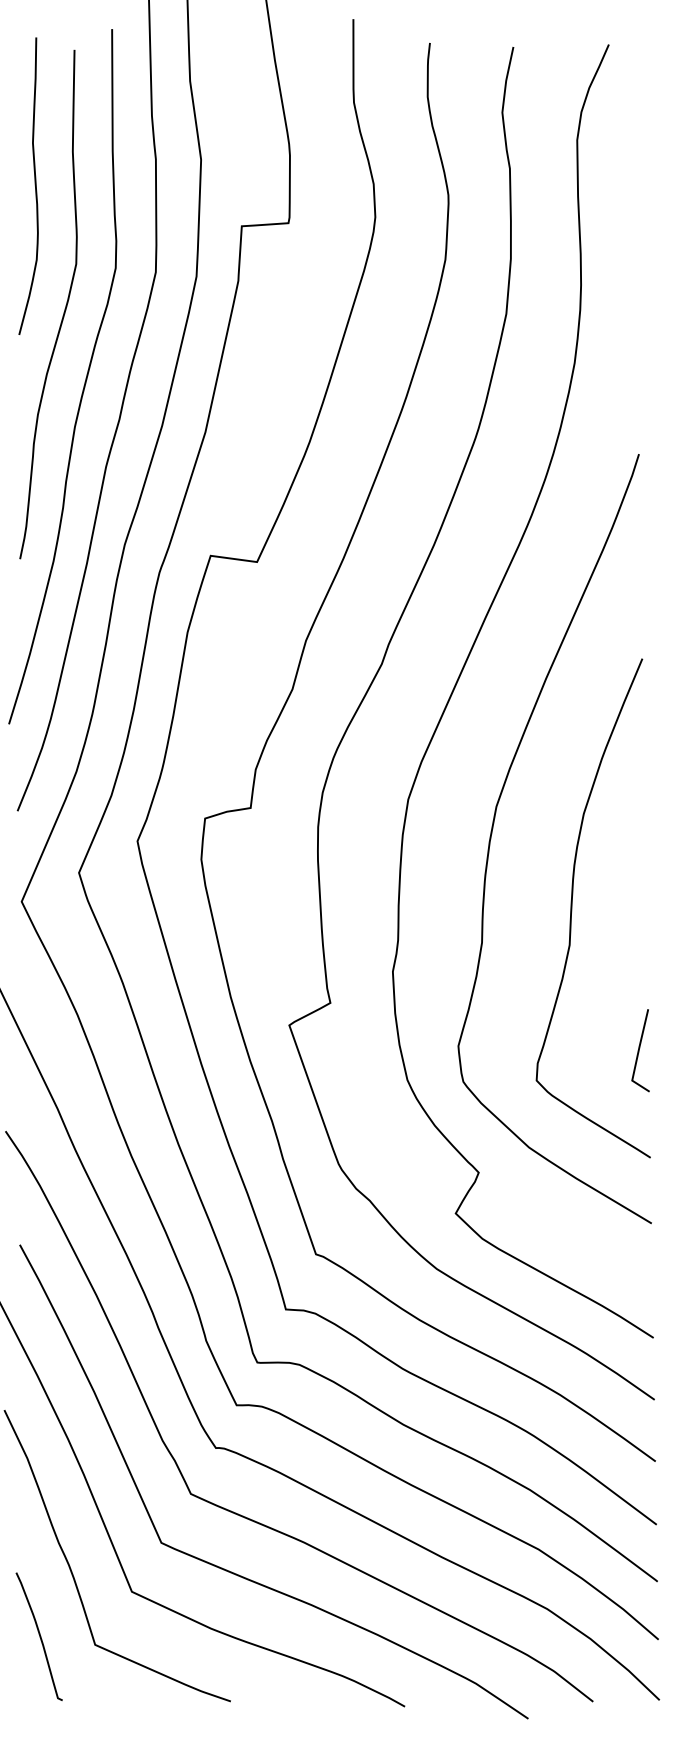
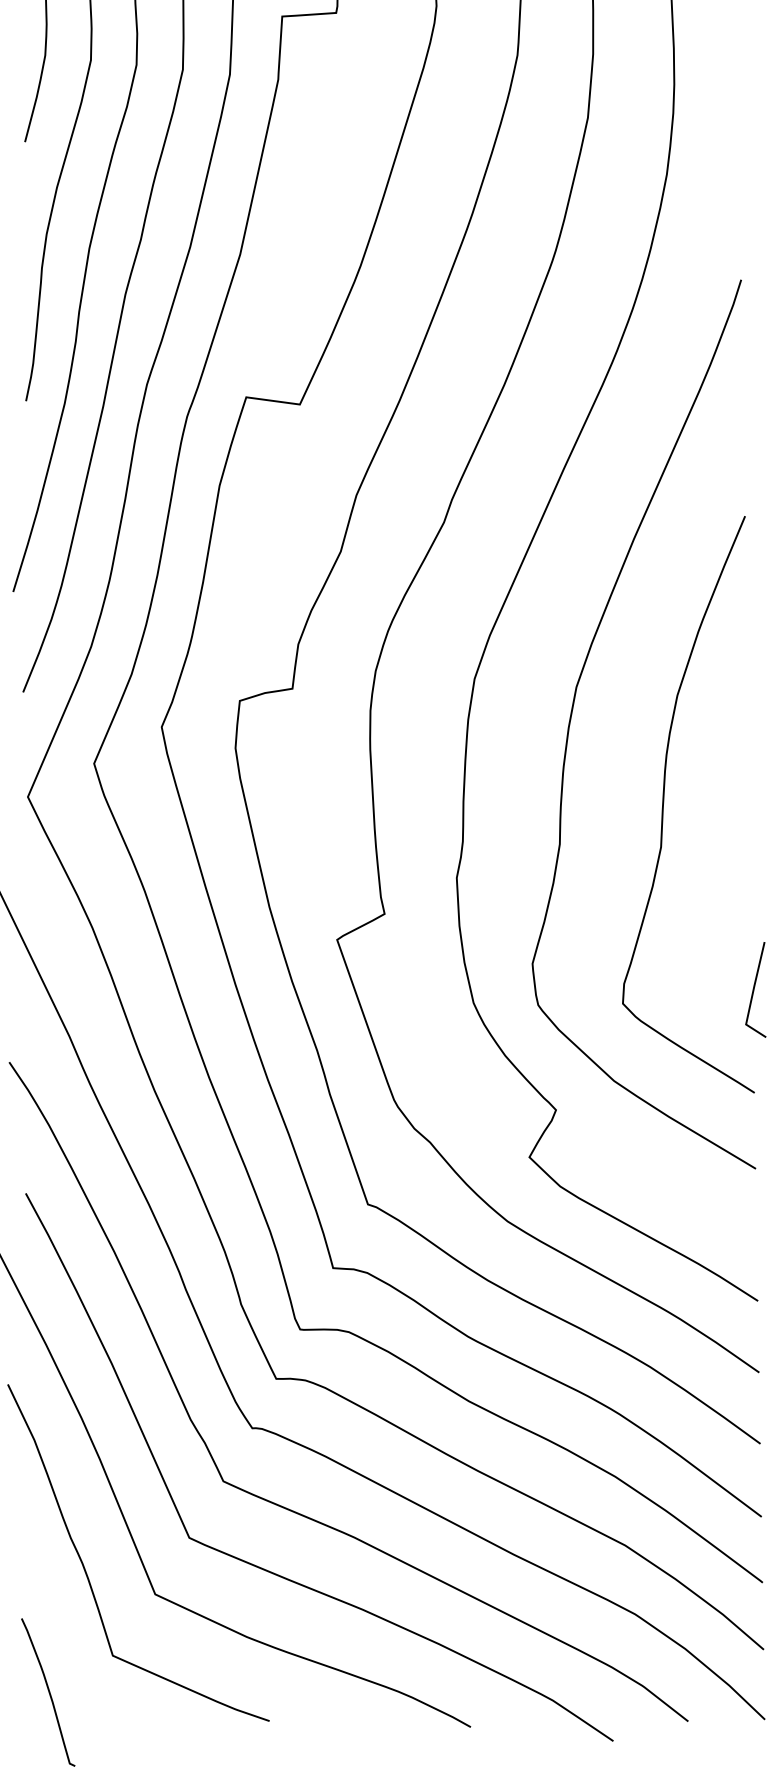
line: (639, 1050) -> (754, 989), moved
curve: (39, 1636) -> (48, 1692), moved

